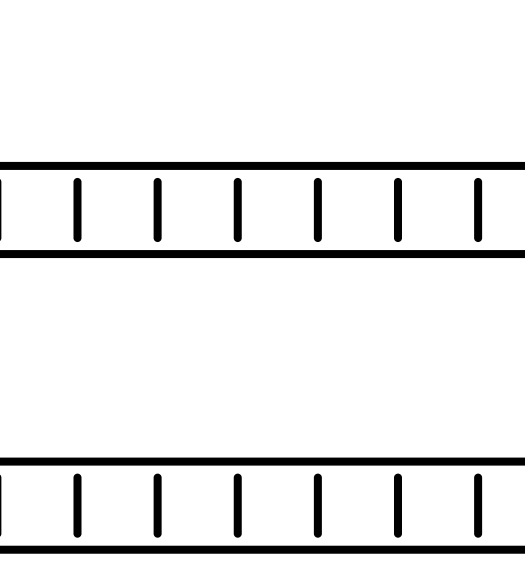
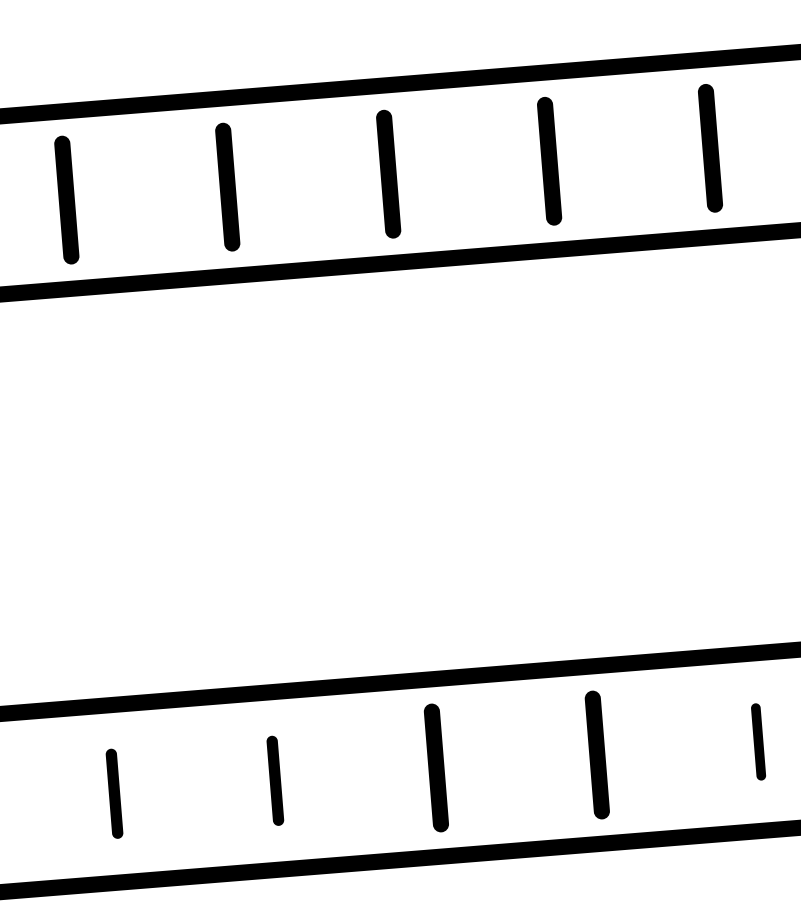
part: (157, 505) -> (114, 793), size x0.7
part: (237, 505) -> (275, 780), size x0.7
part: (478, 505) -> (759, 741), size x0.6

